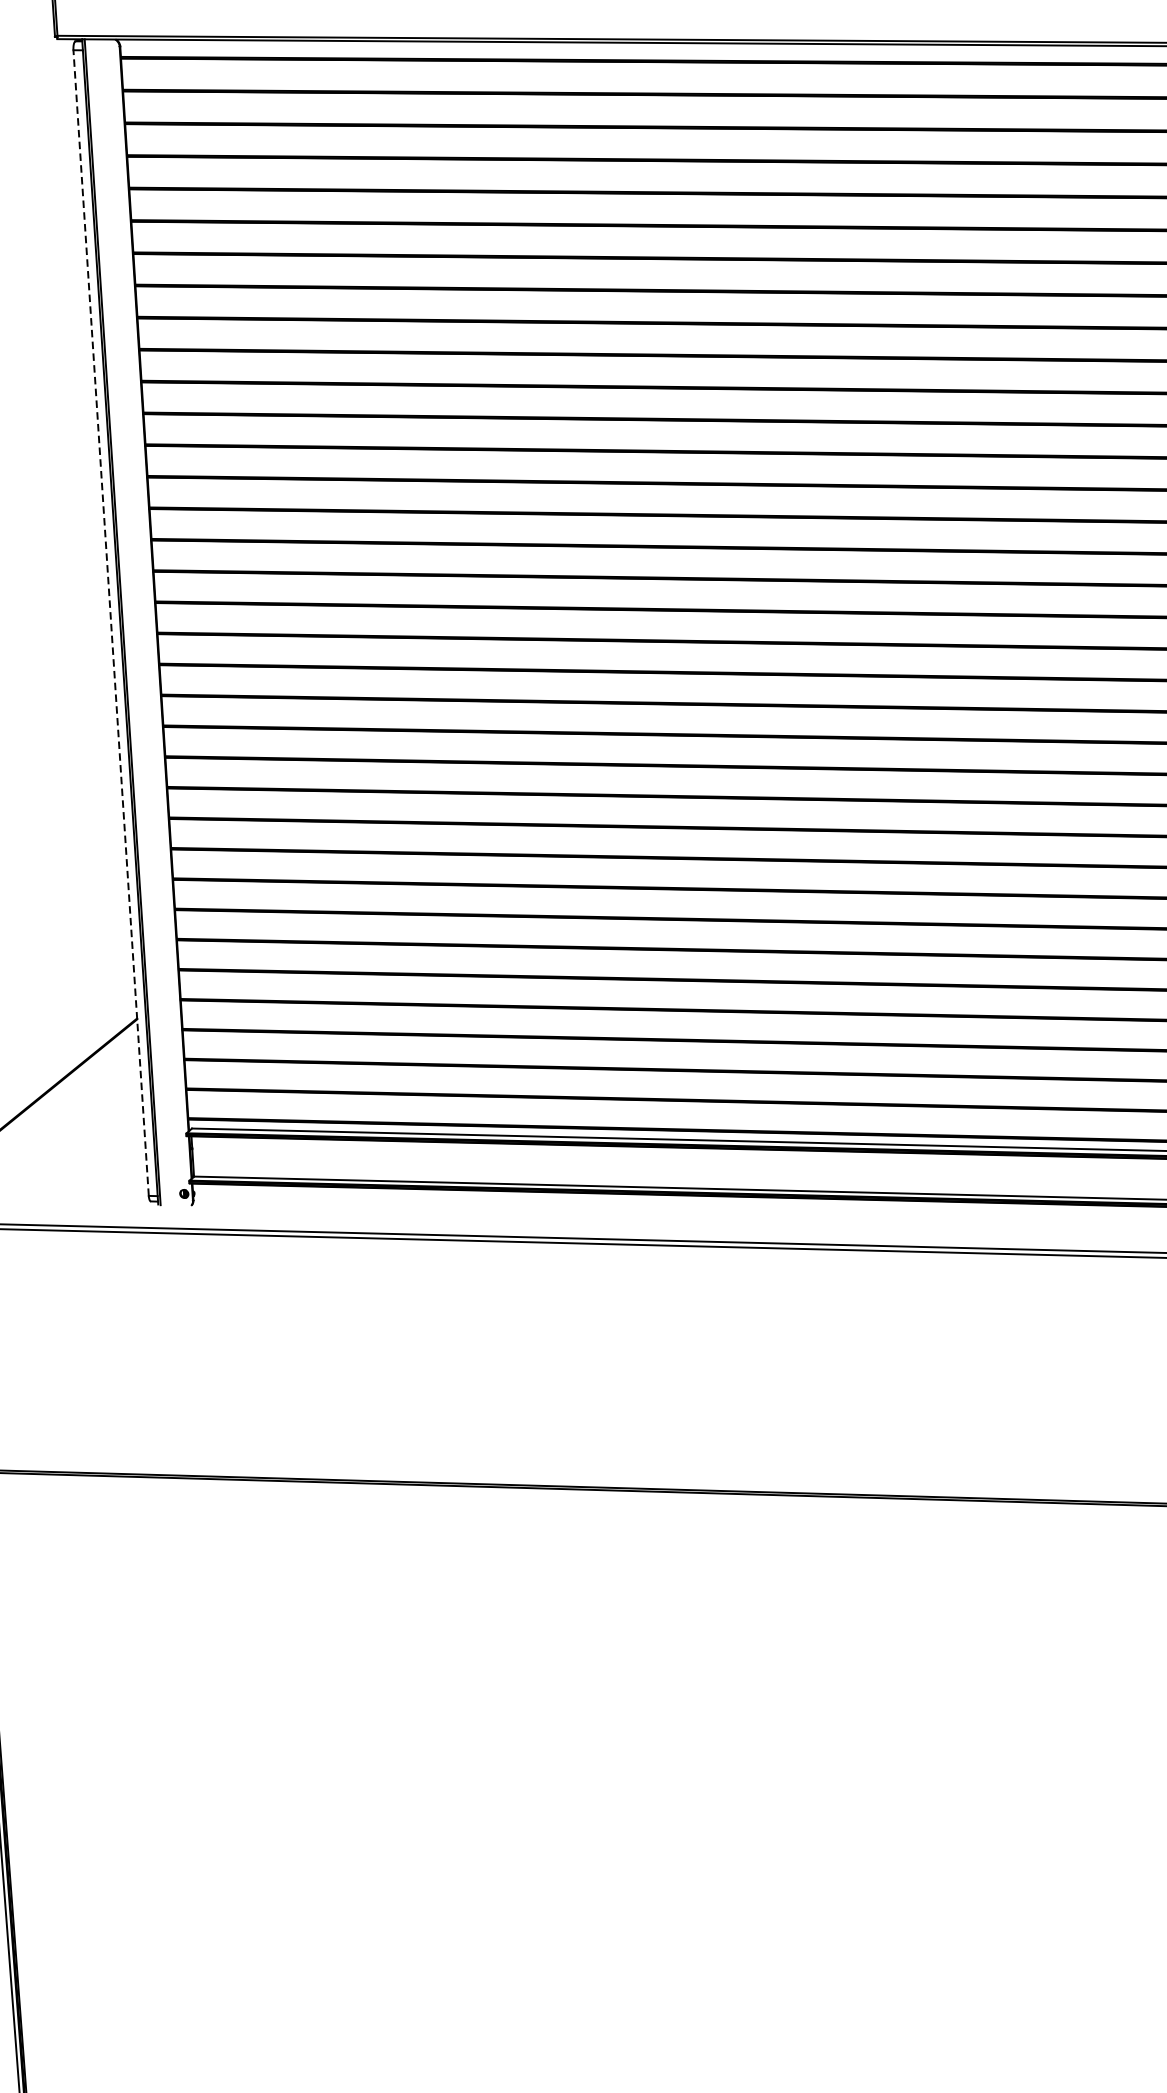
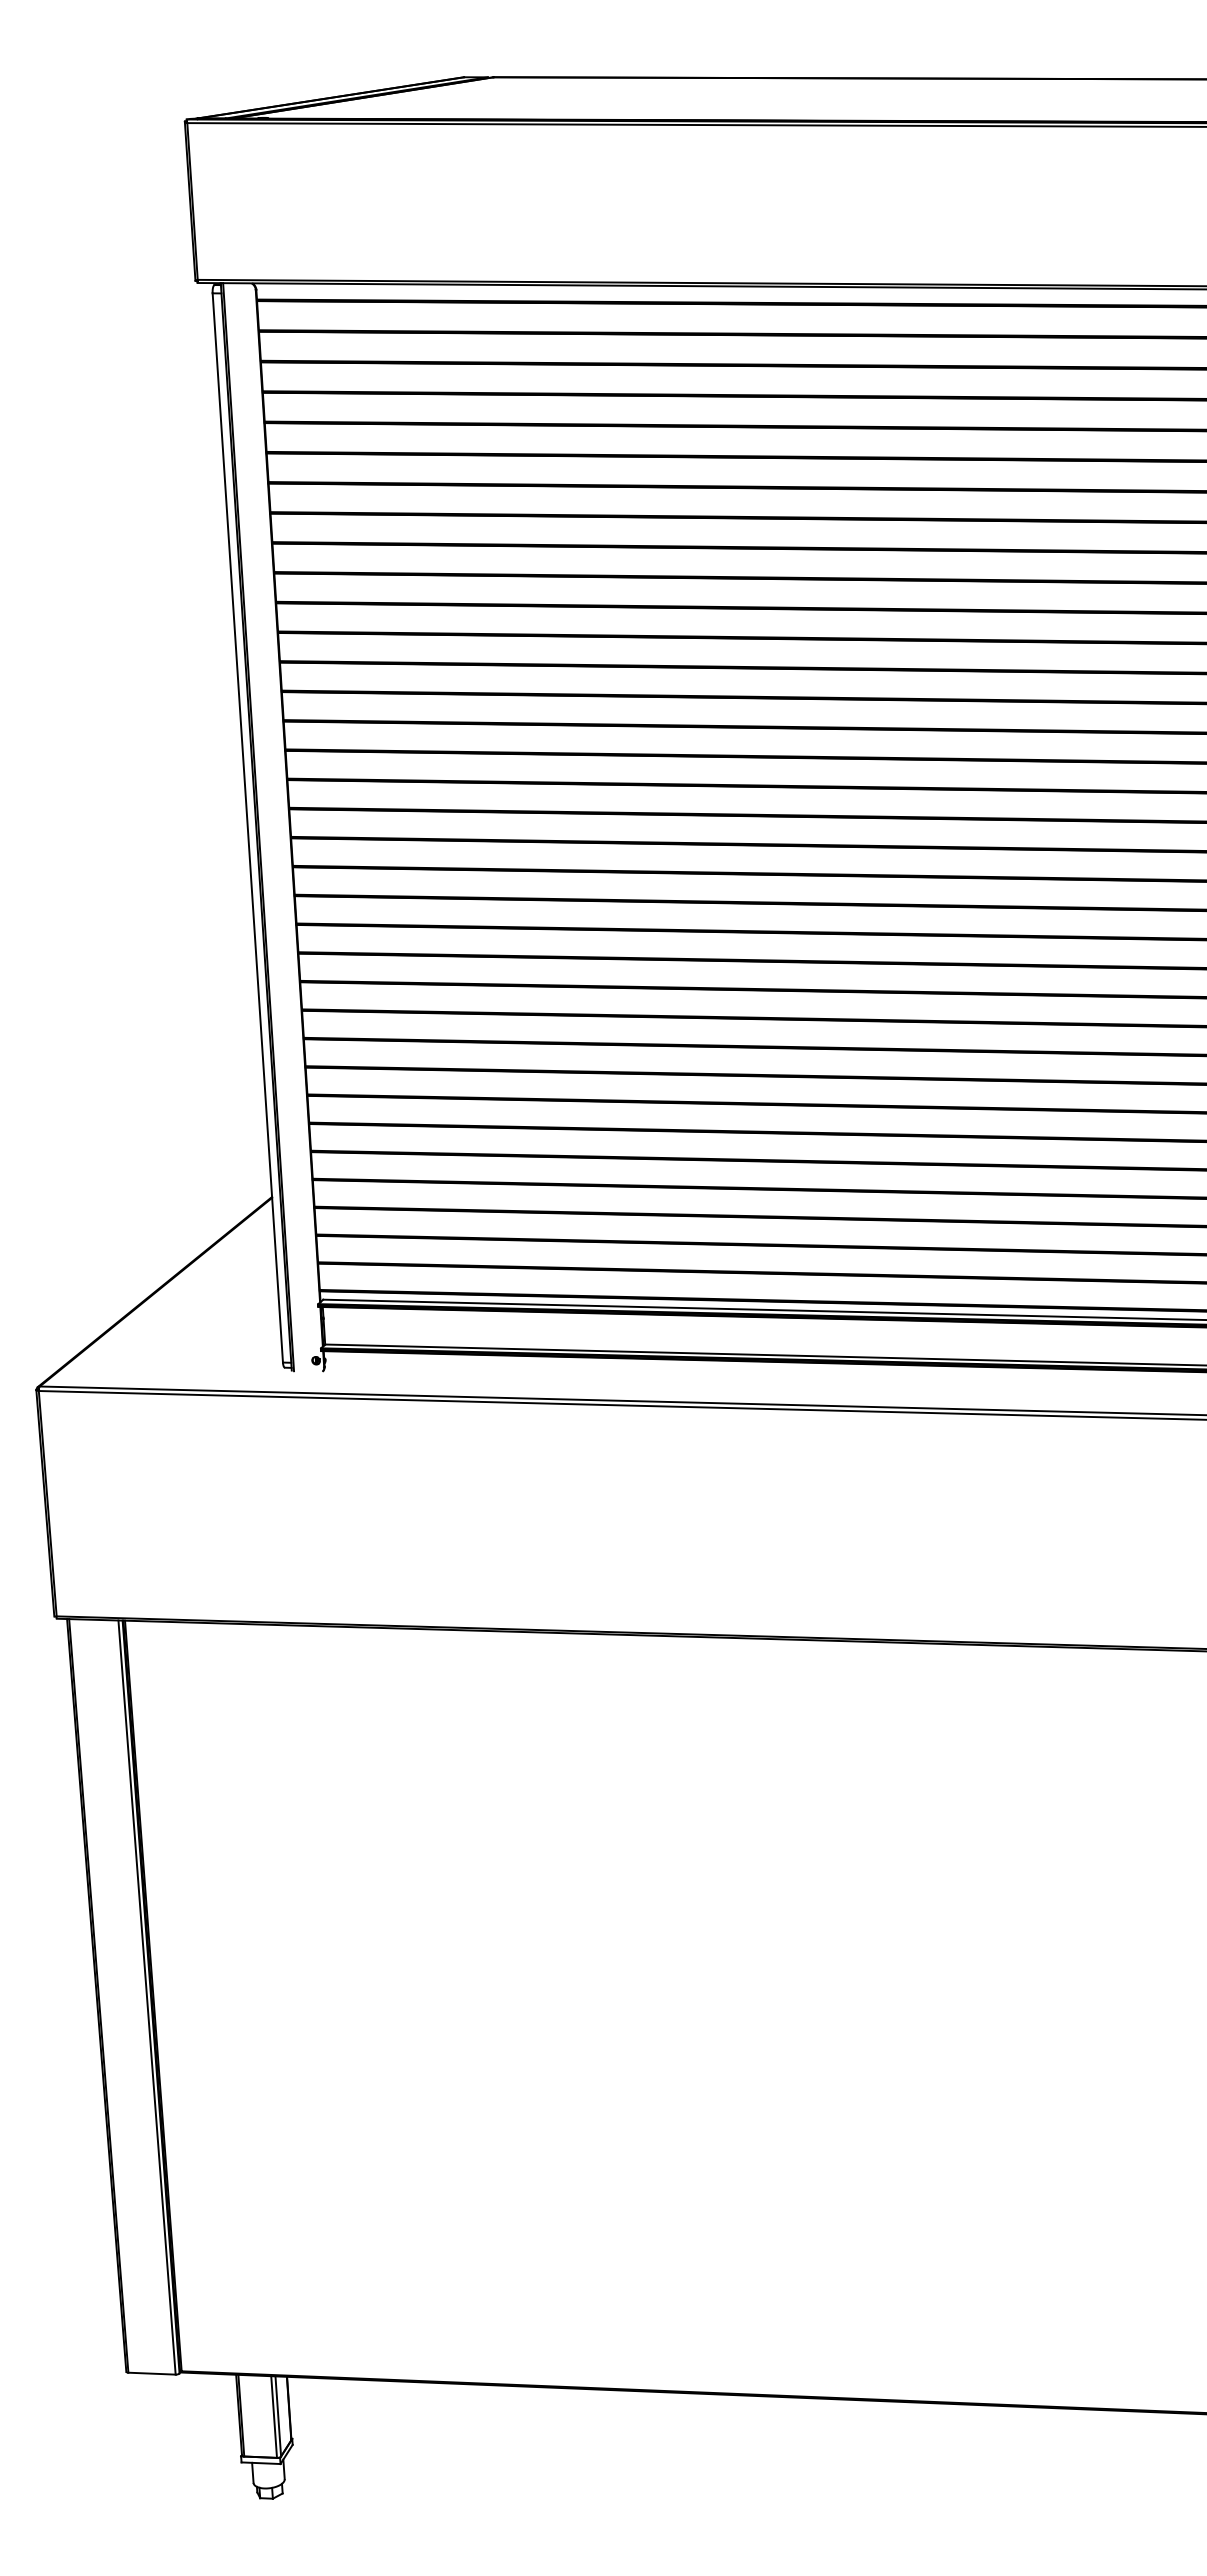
line: (110, 622) -> (247, 827), dashed -> solid

